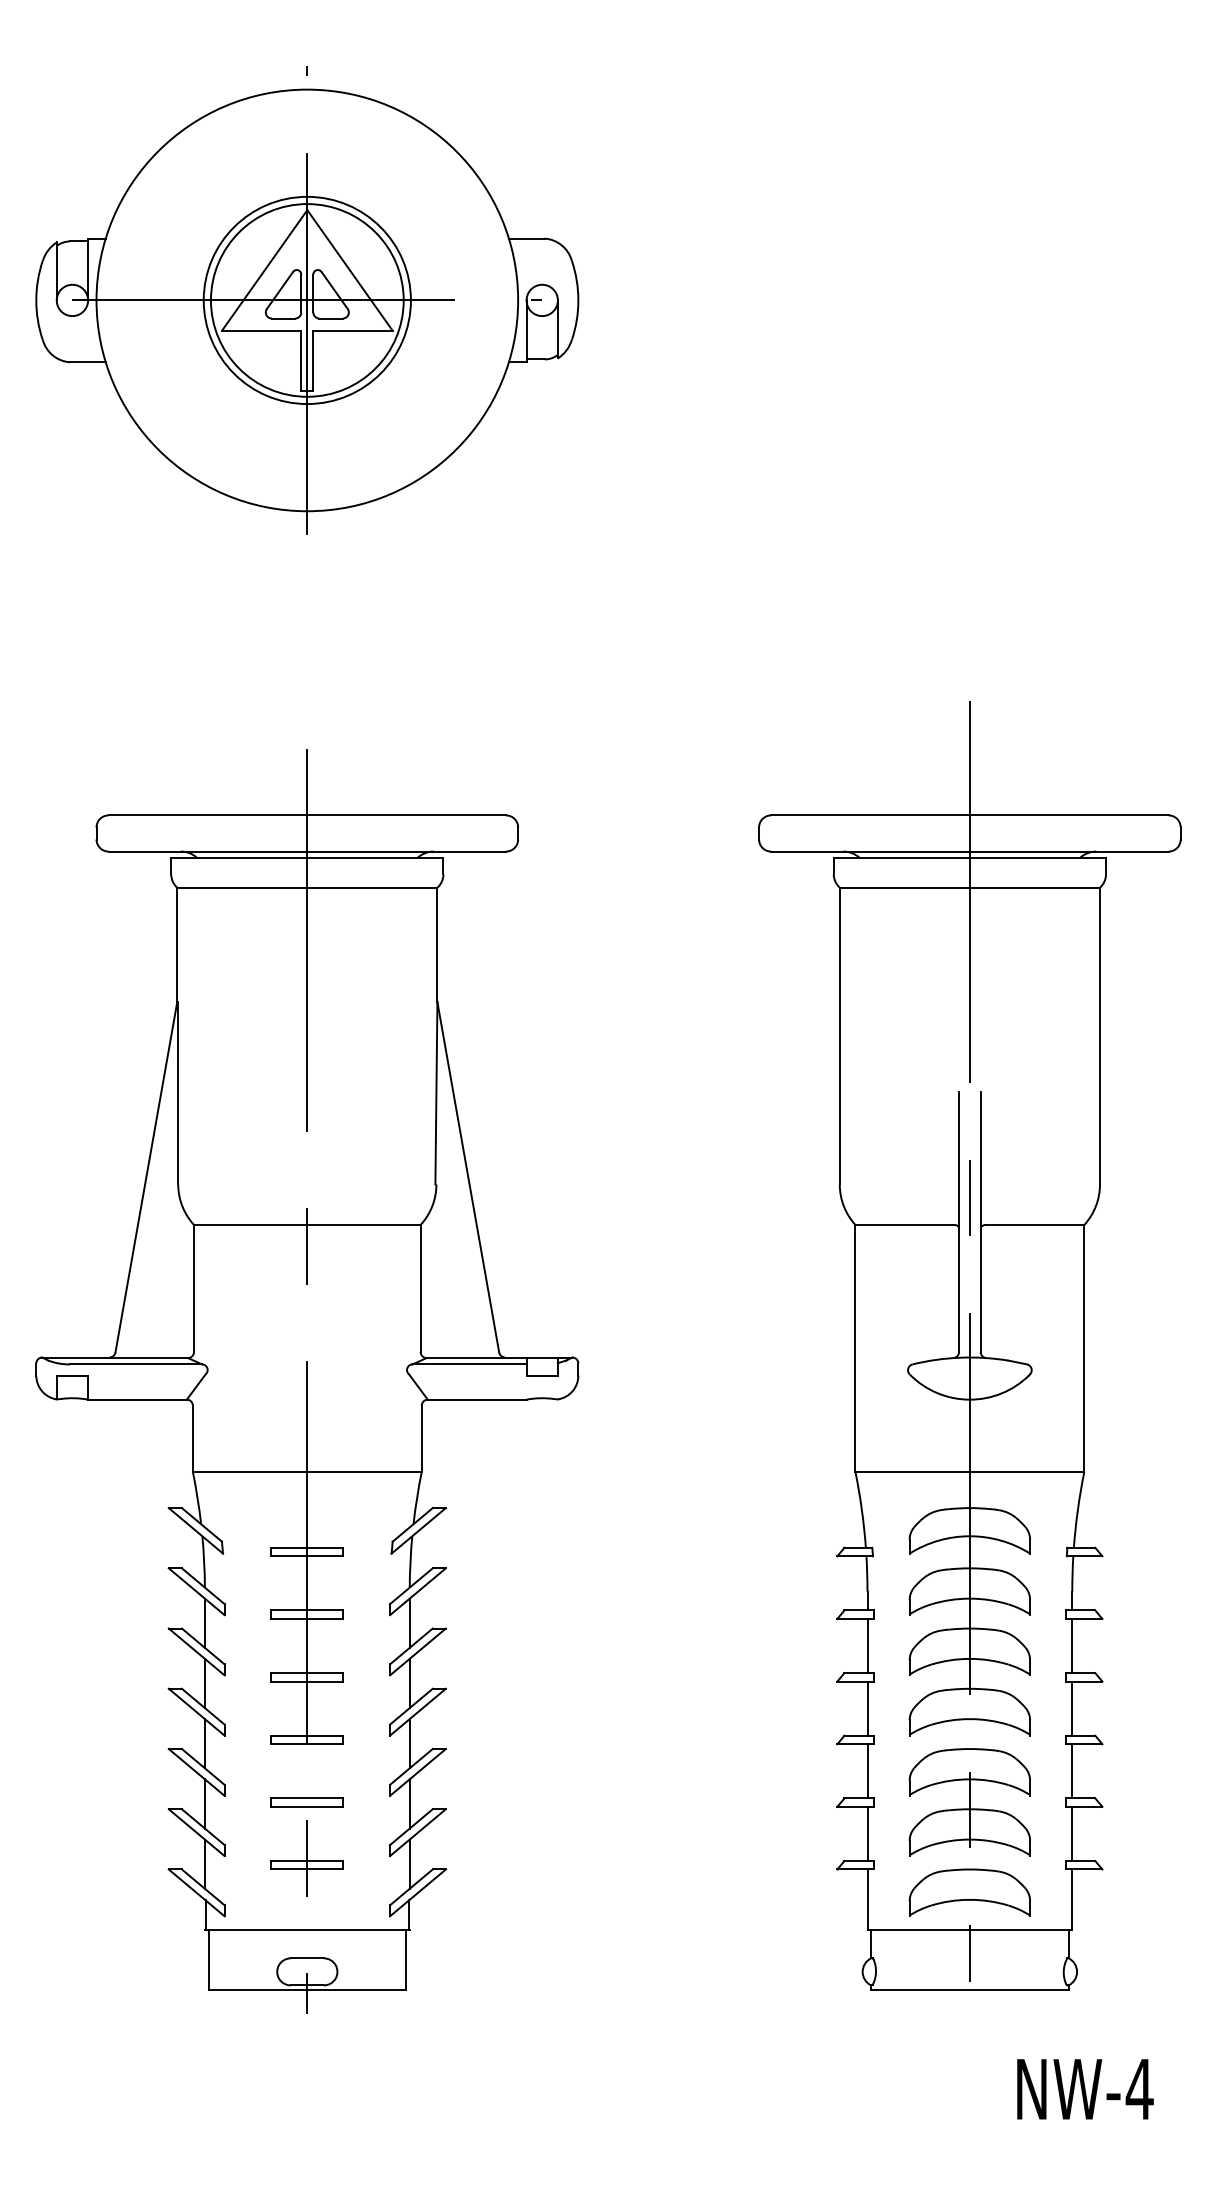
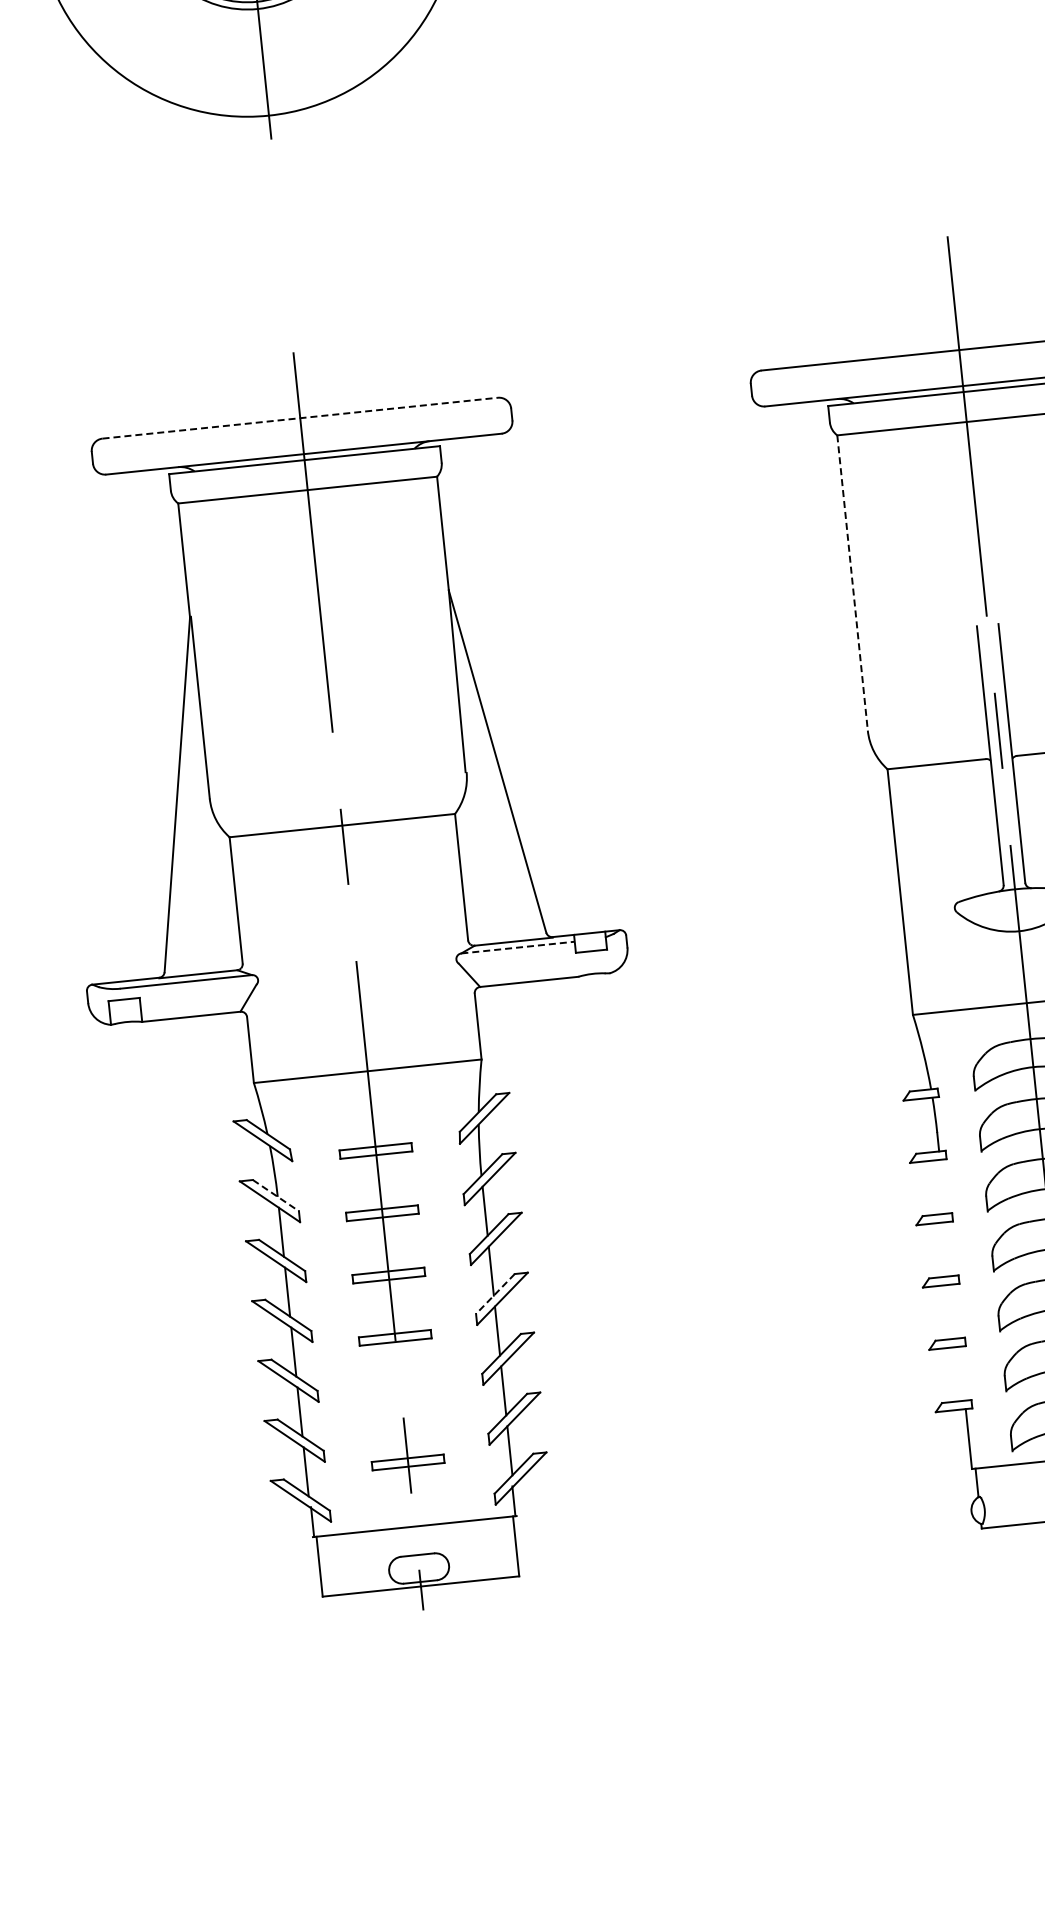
line: (307, 815) -> (300, 418), solid -> dashed
line: (839, 1036) -> (852, 583), solid -> dashed
line: (470, 1364) -> (518, 947), solid -> dashed
line: (203, 1586) -> (276, 1195), solid -> dashed
line: (867, 1645) -> (942, 1186), removed
line: (411, 1706) -> (495, 1293), solid -> dashed
line: (867, 1708) -> (949, 1248), removed
line: (867, 1771) -> (955, 1311), removed
part: (306, 1802) -> (400, 1400), removed
line: (867, 1833) -> (962, 1373), removed

